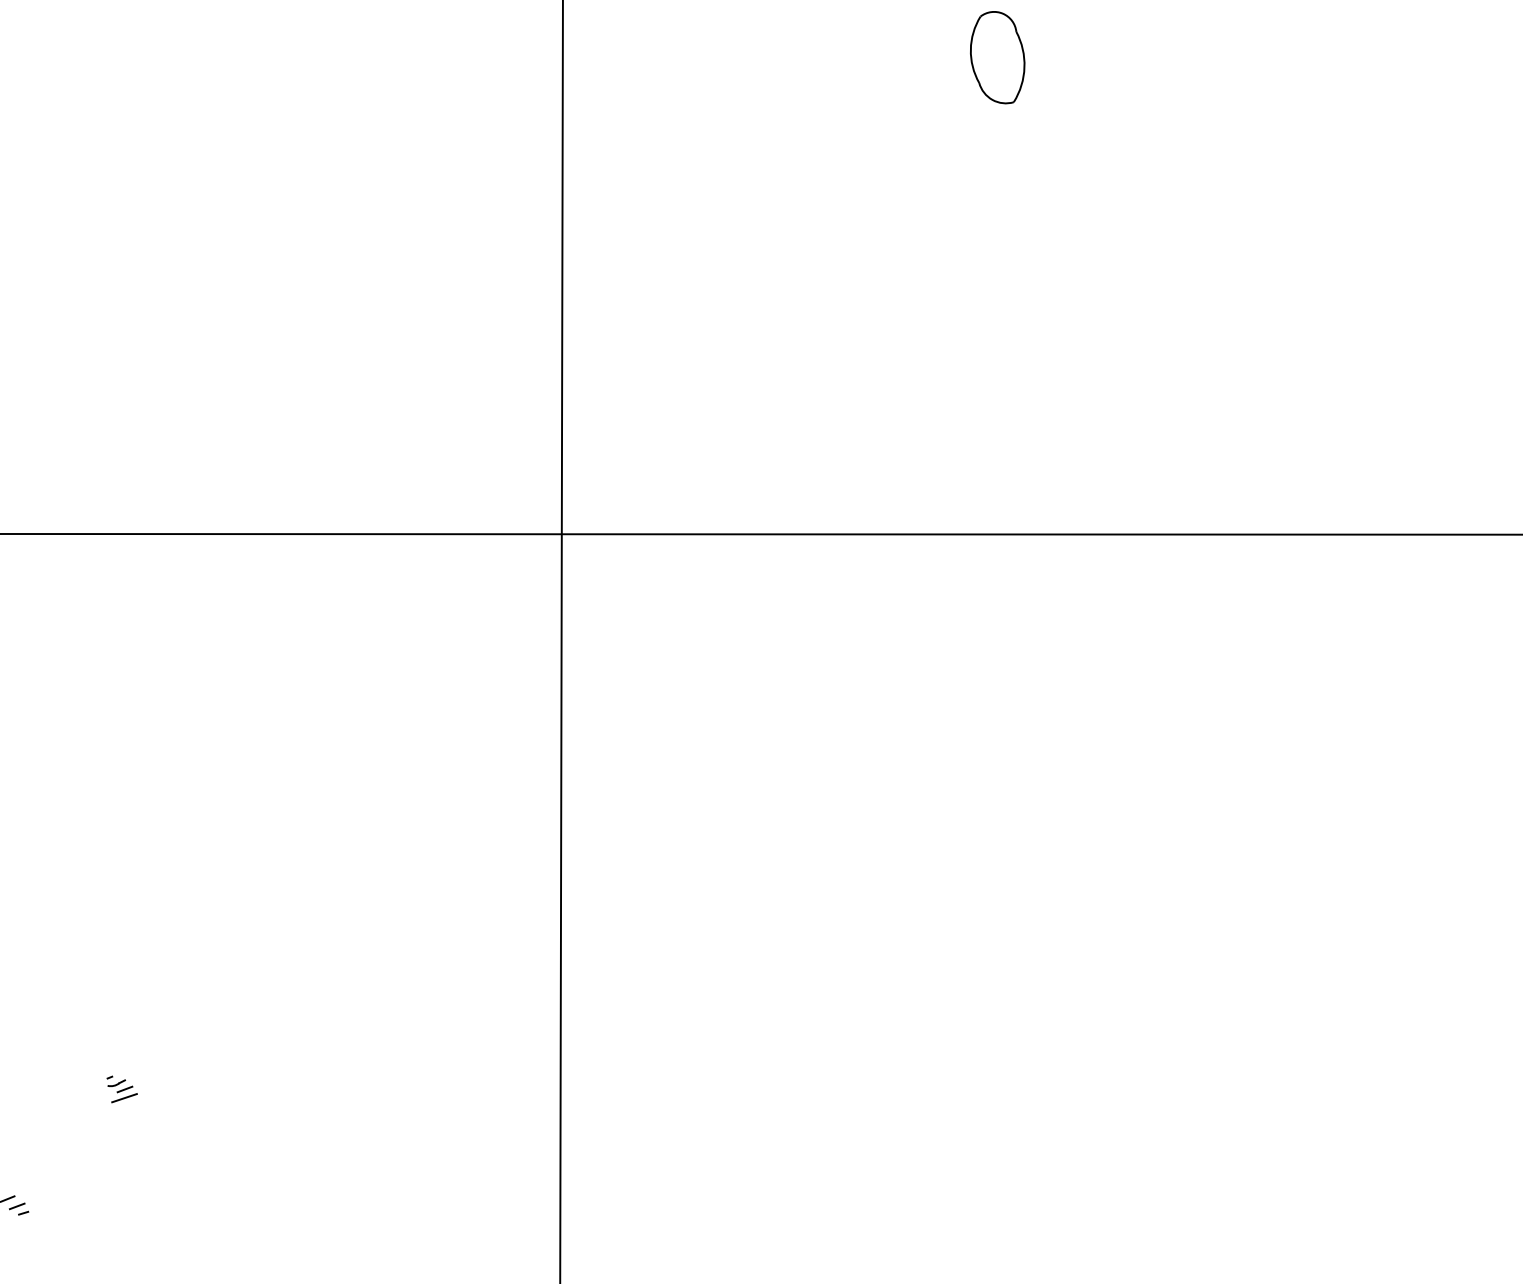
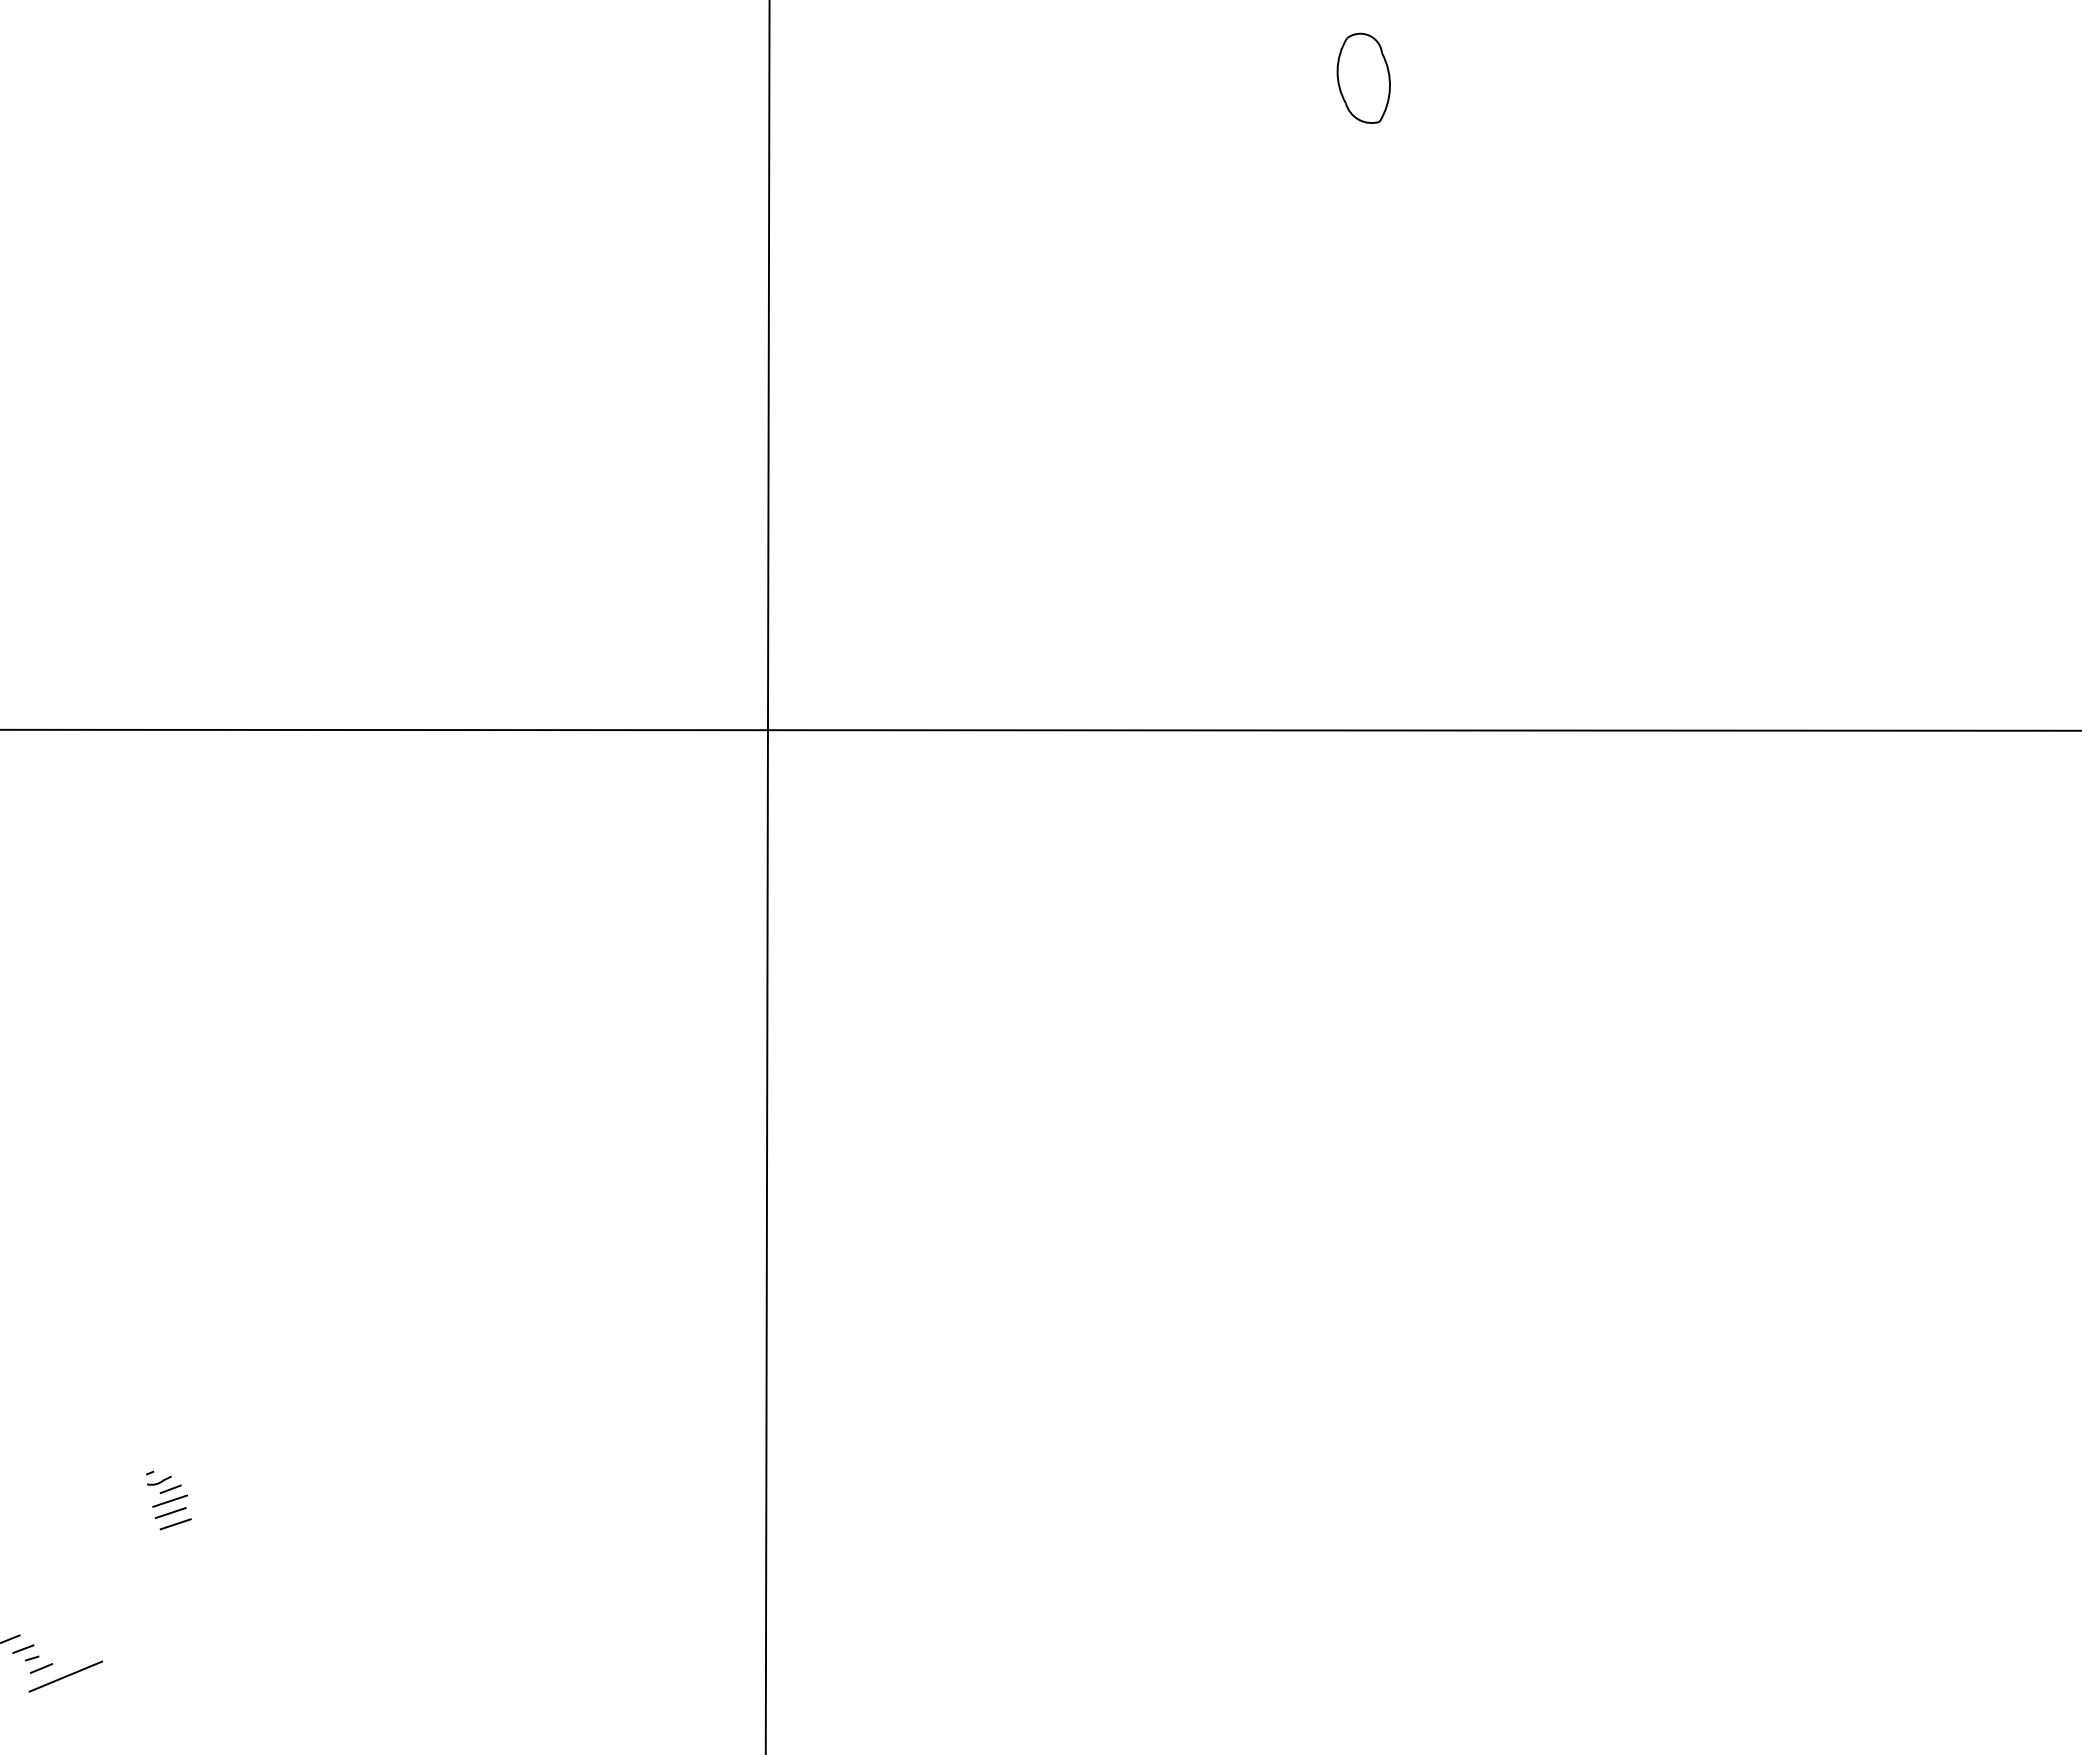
part: (997, 56) -> (1363, 77), size x0.71
line: (124, 1107) -> (170, 1513), added
line: (128, 1115) -> (175, 1524), added
line: (30, 1220) -> (41, 1668), added
line: (48, 1226) -> (65, 1676), added

